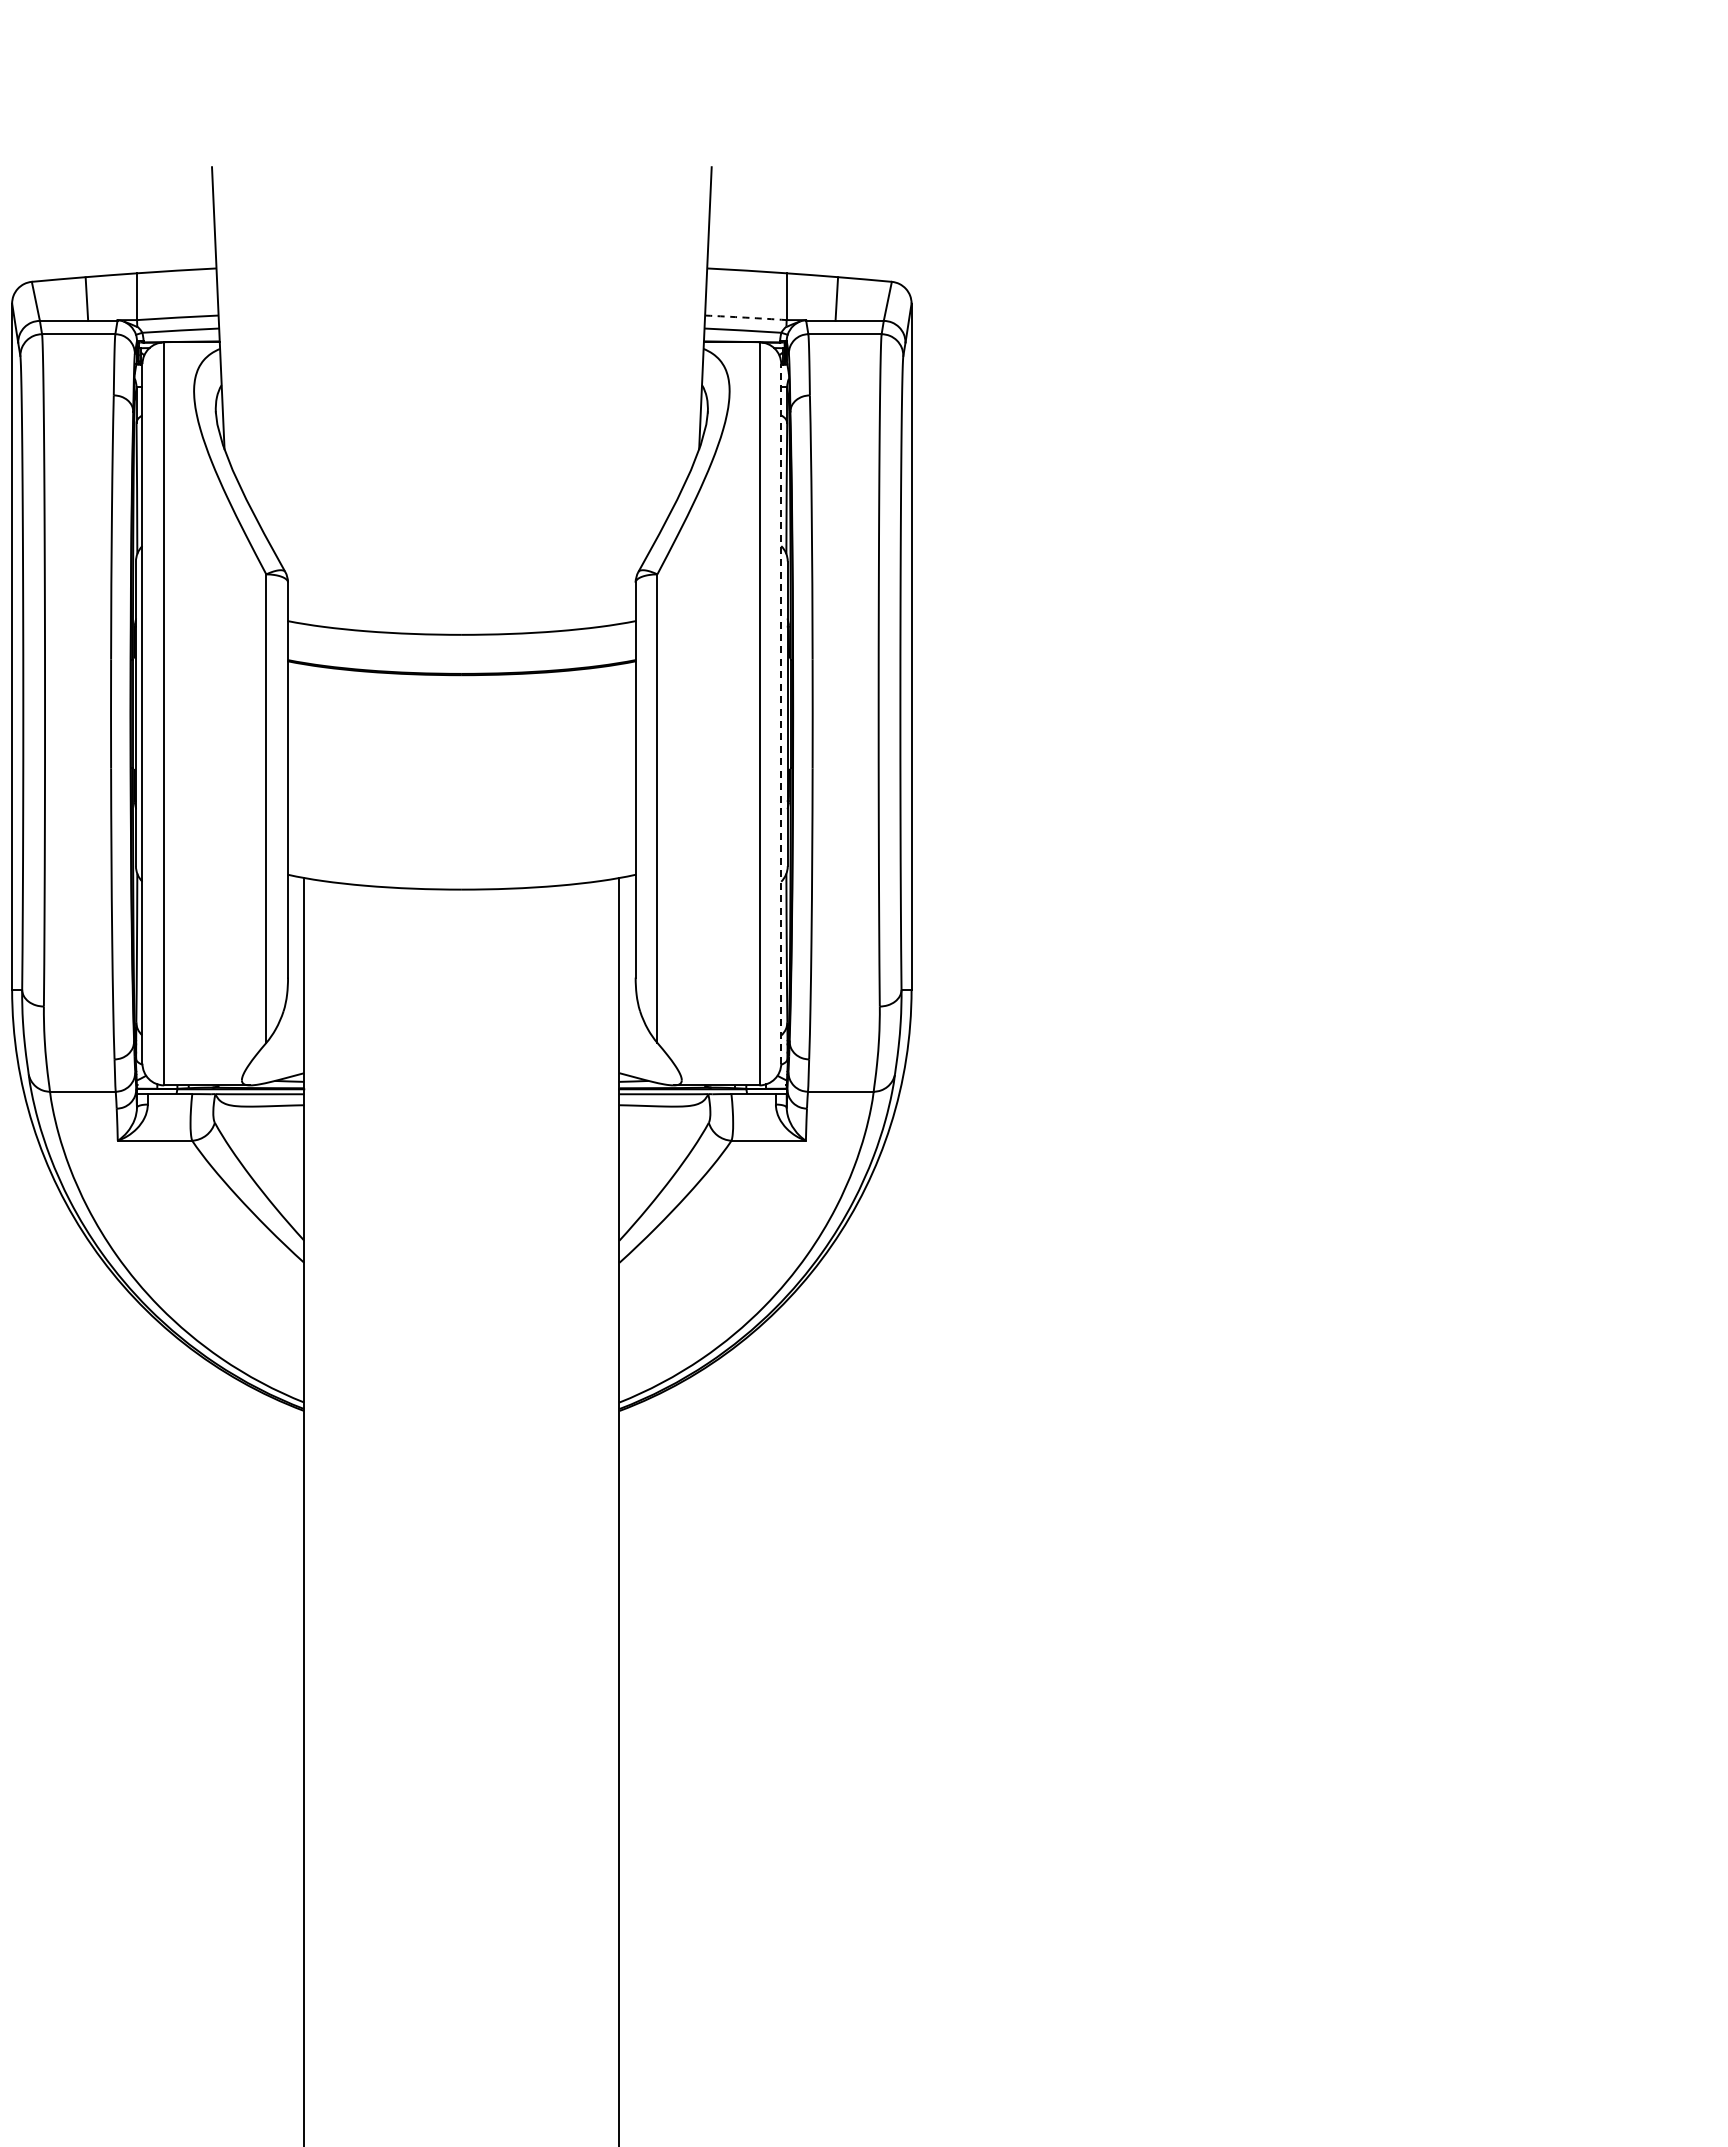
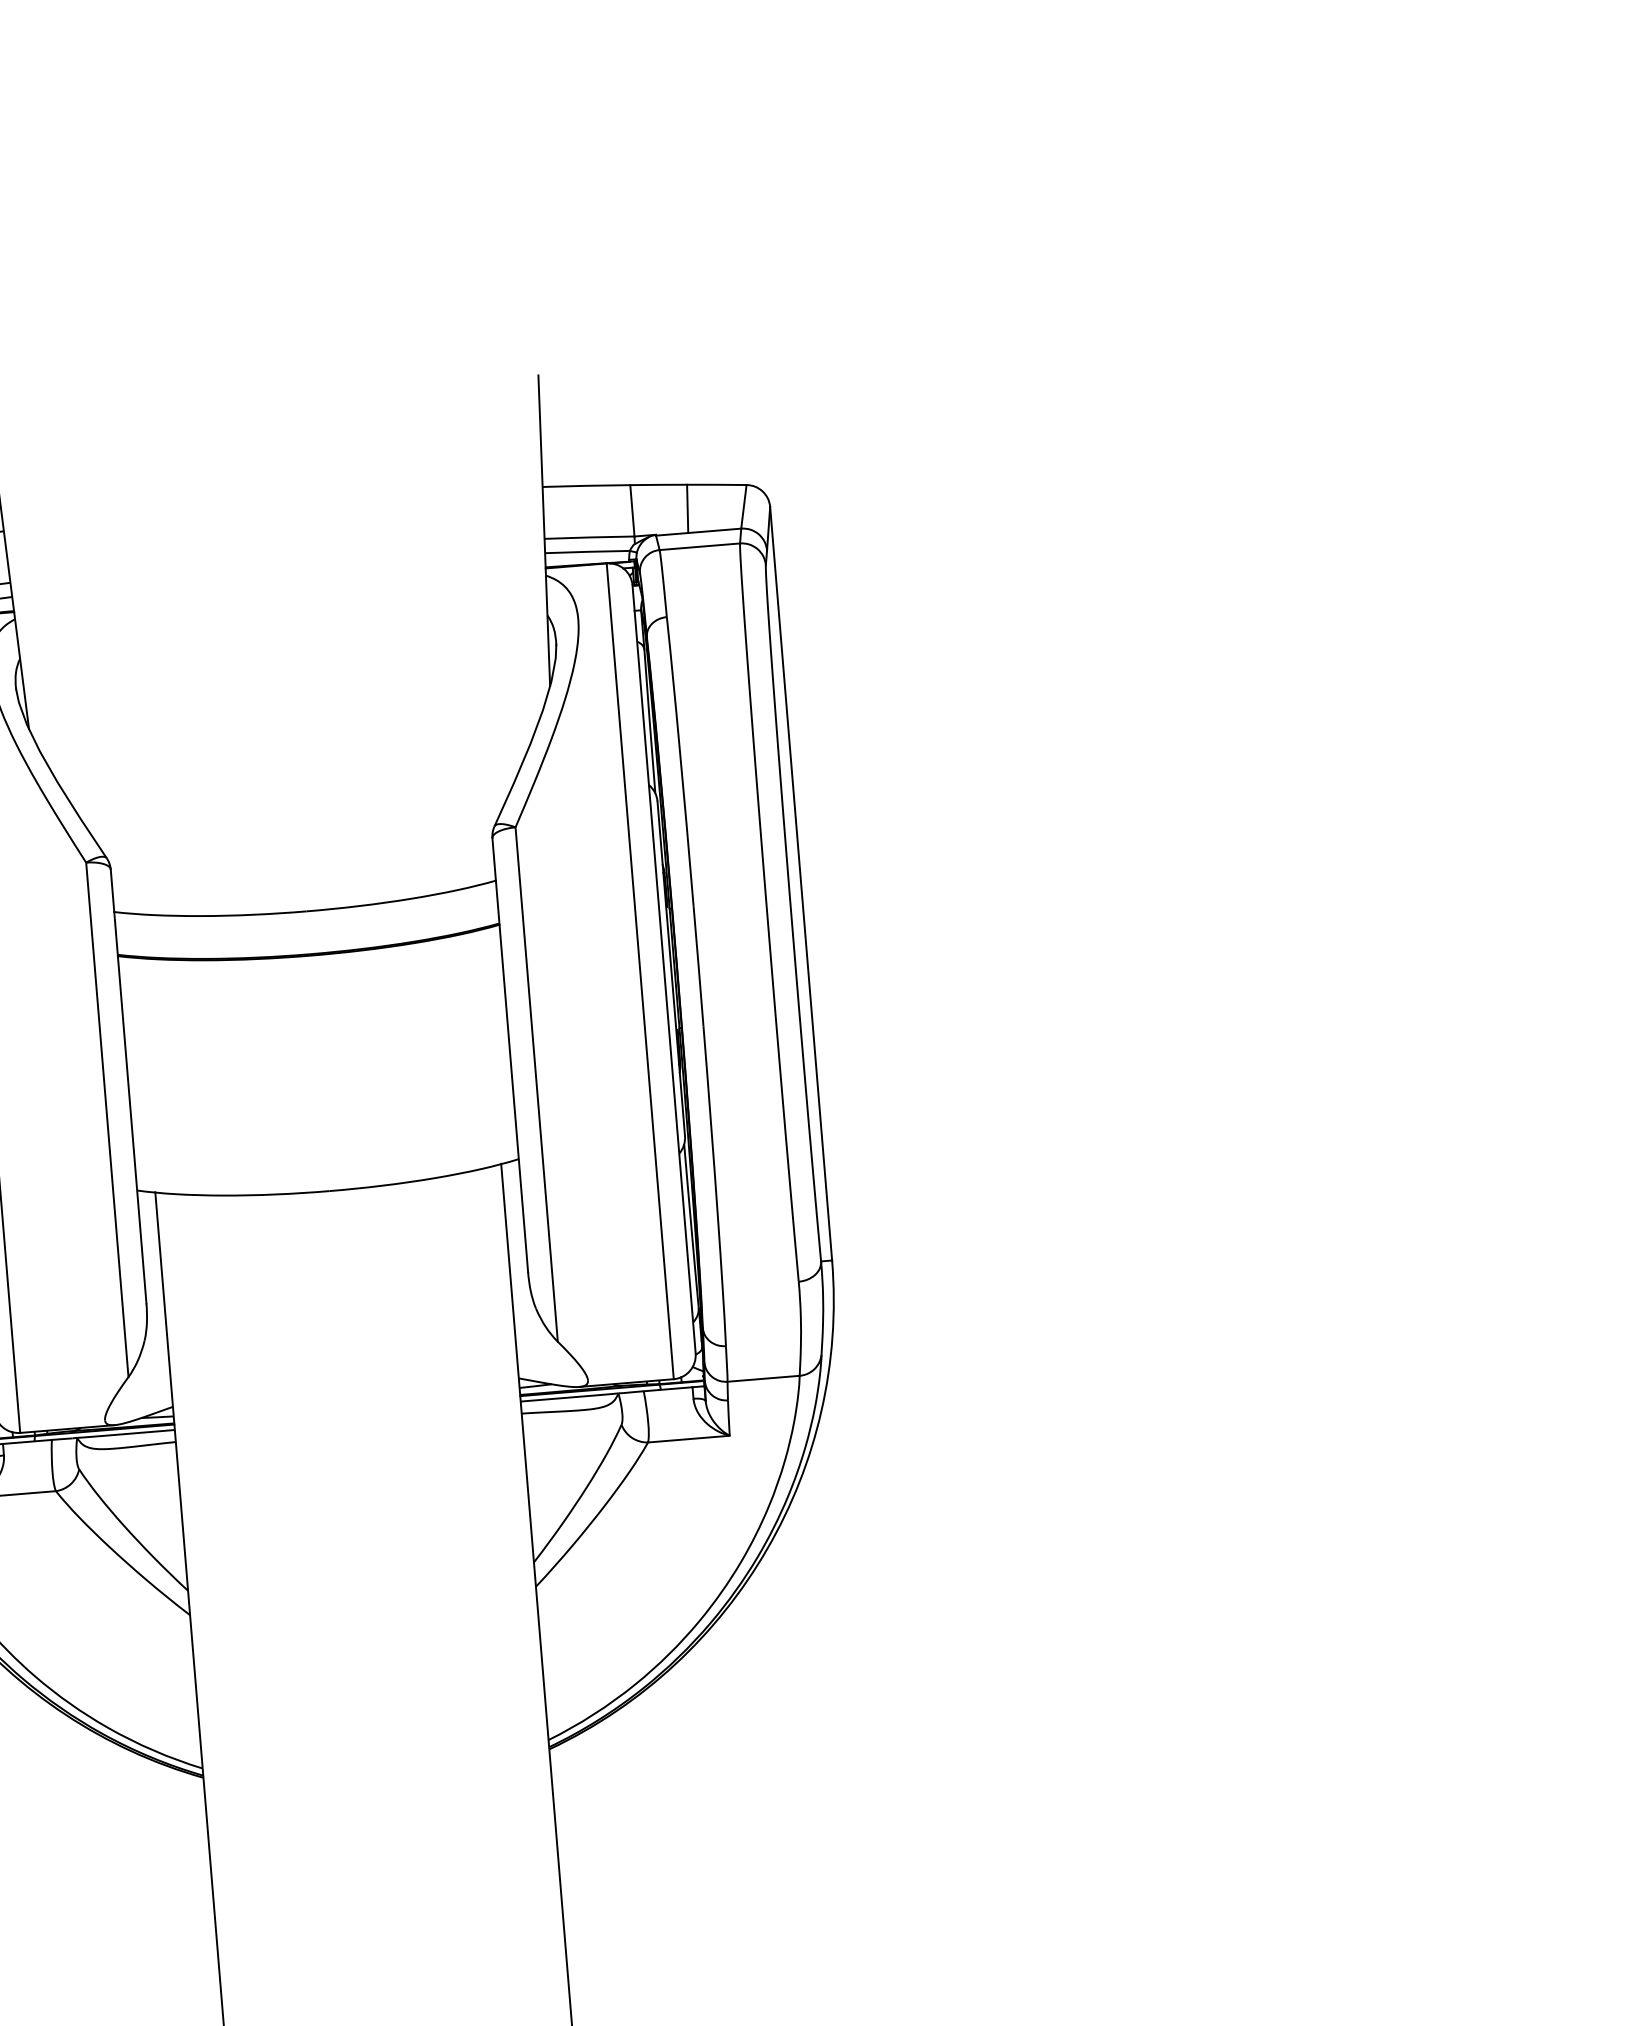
arc: (745, 317) -> (589, 537), dashed -> solid
line: (781, 713) -> (664, 968), dashed -> solid

